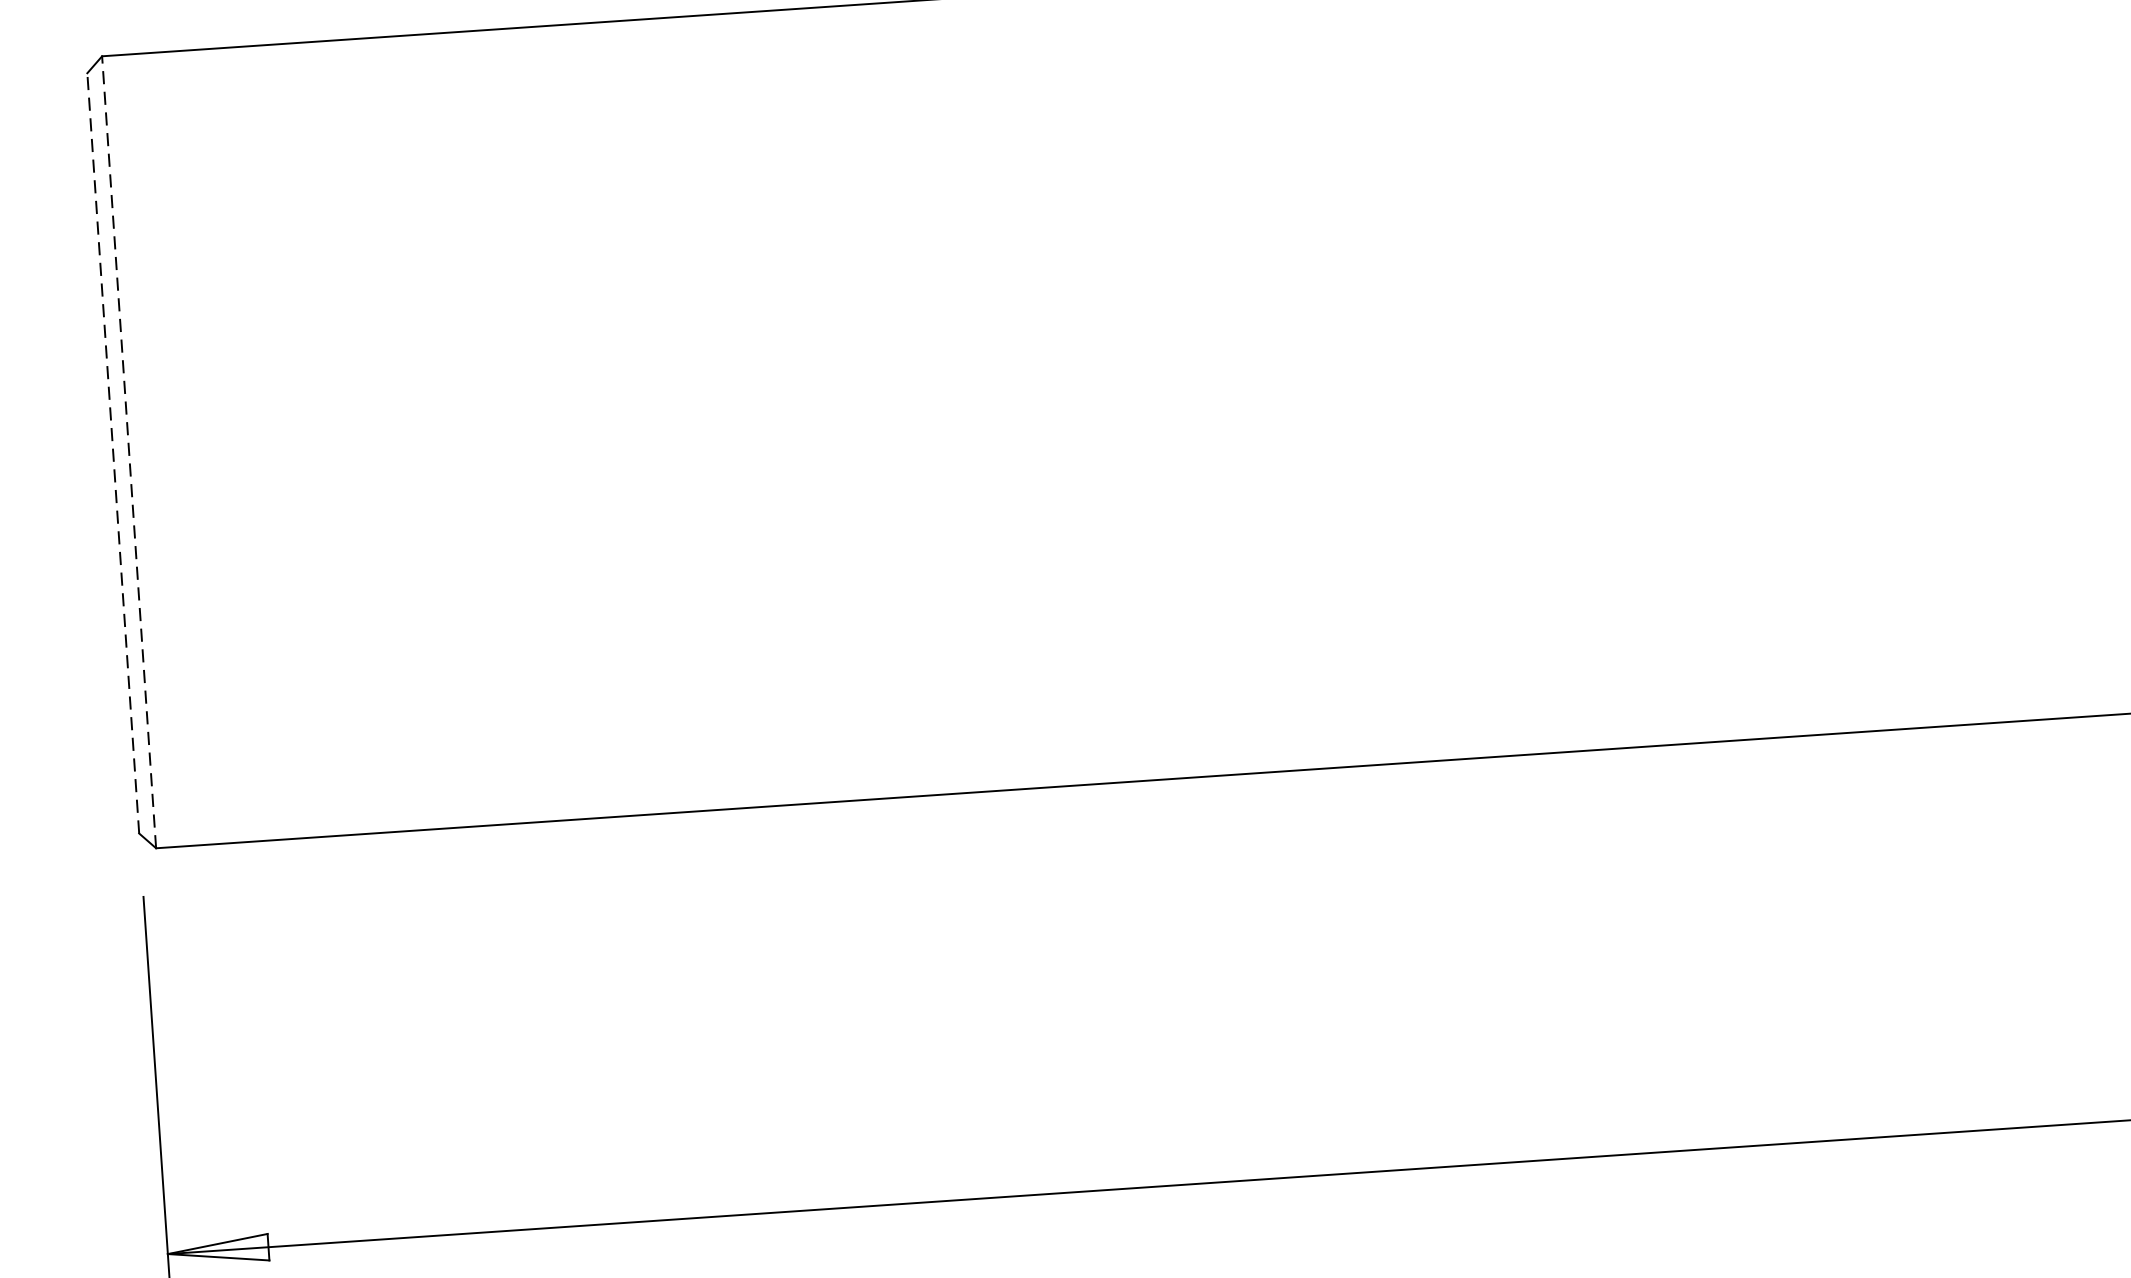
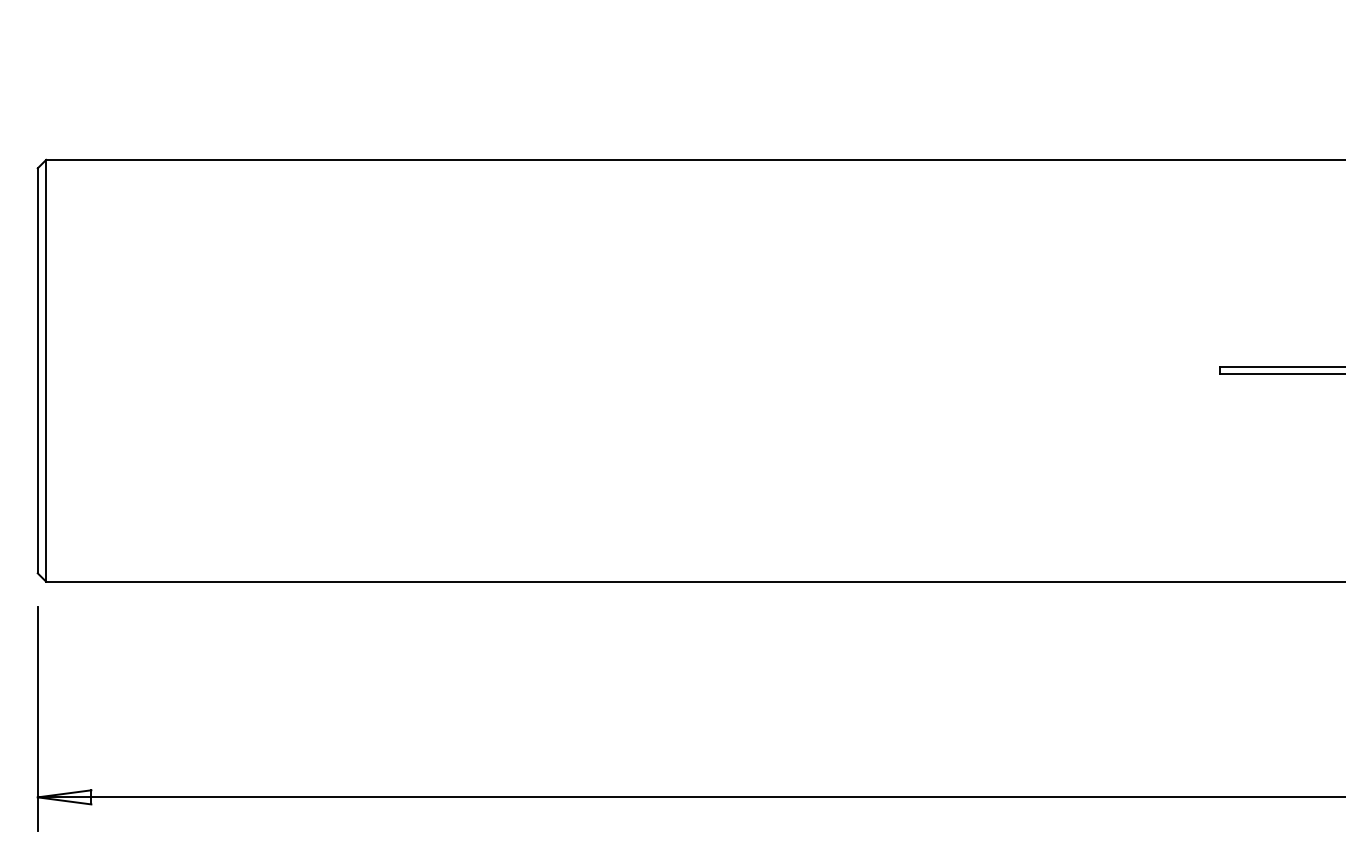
line: (129, 451) -> (46, 370), dashed -> solid
line: (112, 452) -> (37, 370), dashed -> solid

